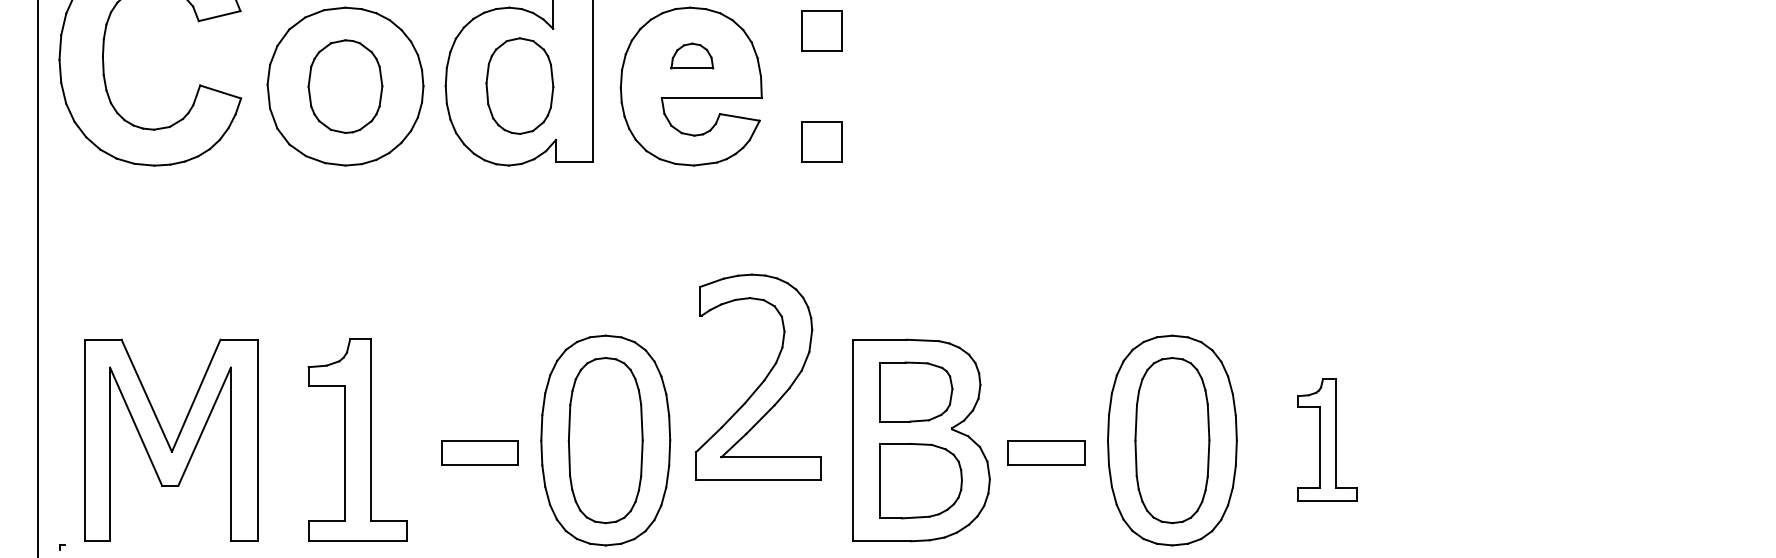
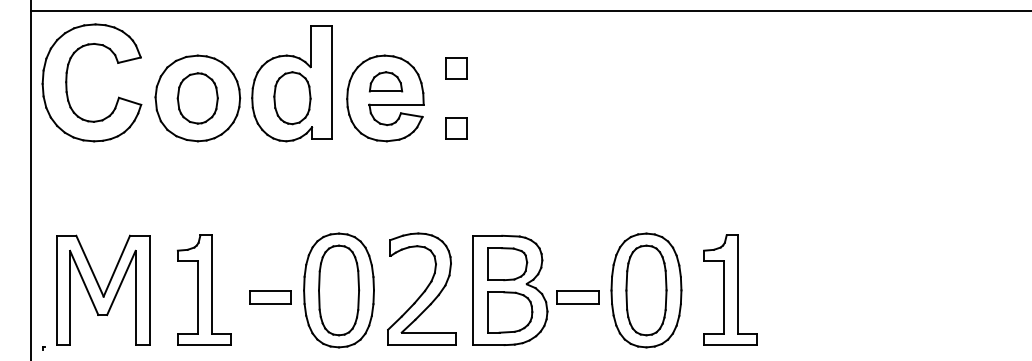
part: (691, 55) -> (385, 81), size x1.43
part: (757, 376) -> (421, 288), moved
part: (1327, 438) -> (730, 289), size x1.67

